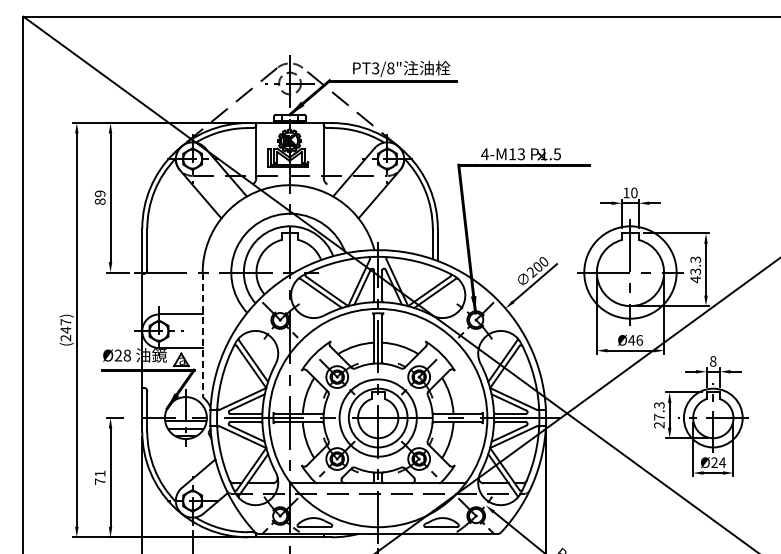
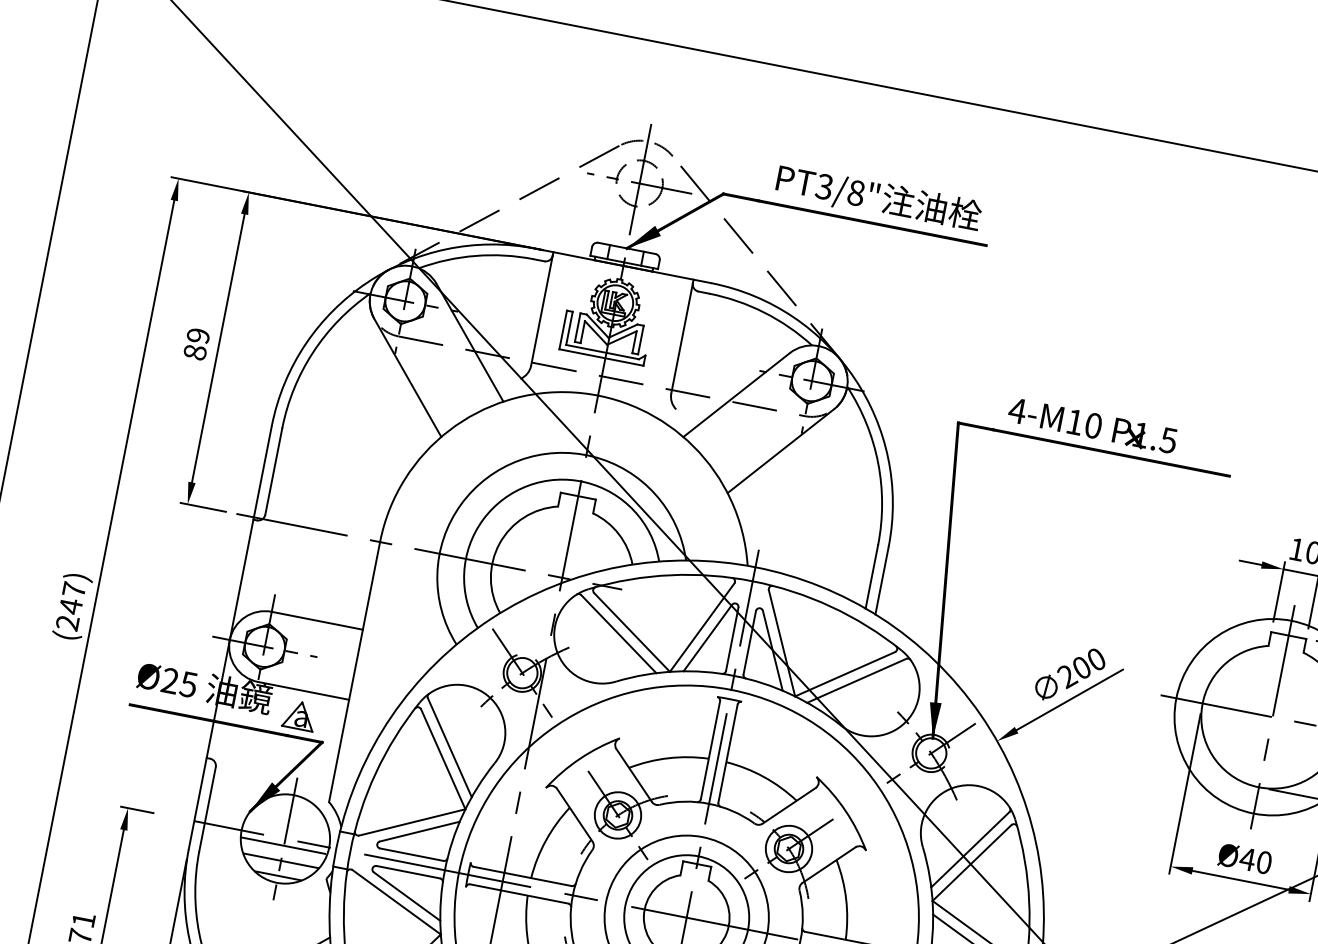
text: (521, 154) -> (1093, 426), 4-M13 -> 4-M10
line: (202, 335) -> (353, 673), dashed -> solid
text: (639, 340) -> (1263, 862), Ø46 -> Ø40
text: (127, 355) -> (189, 684), Ø28 -> Ø25

